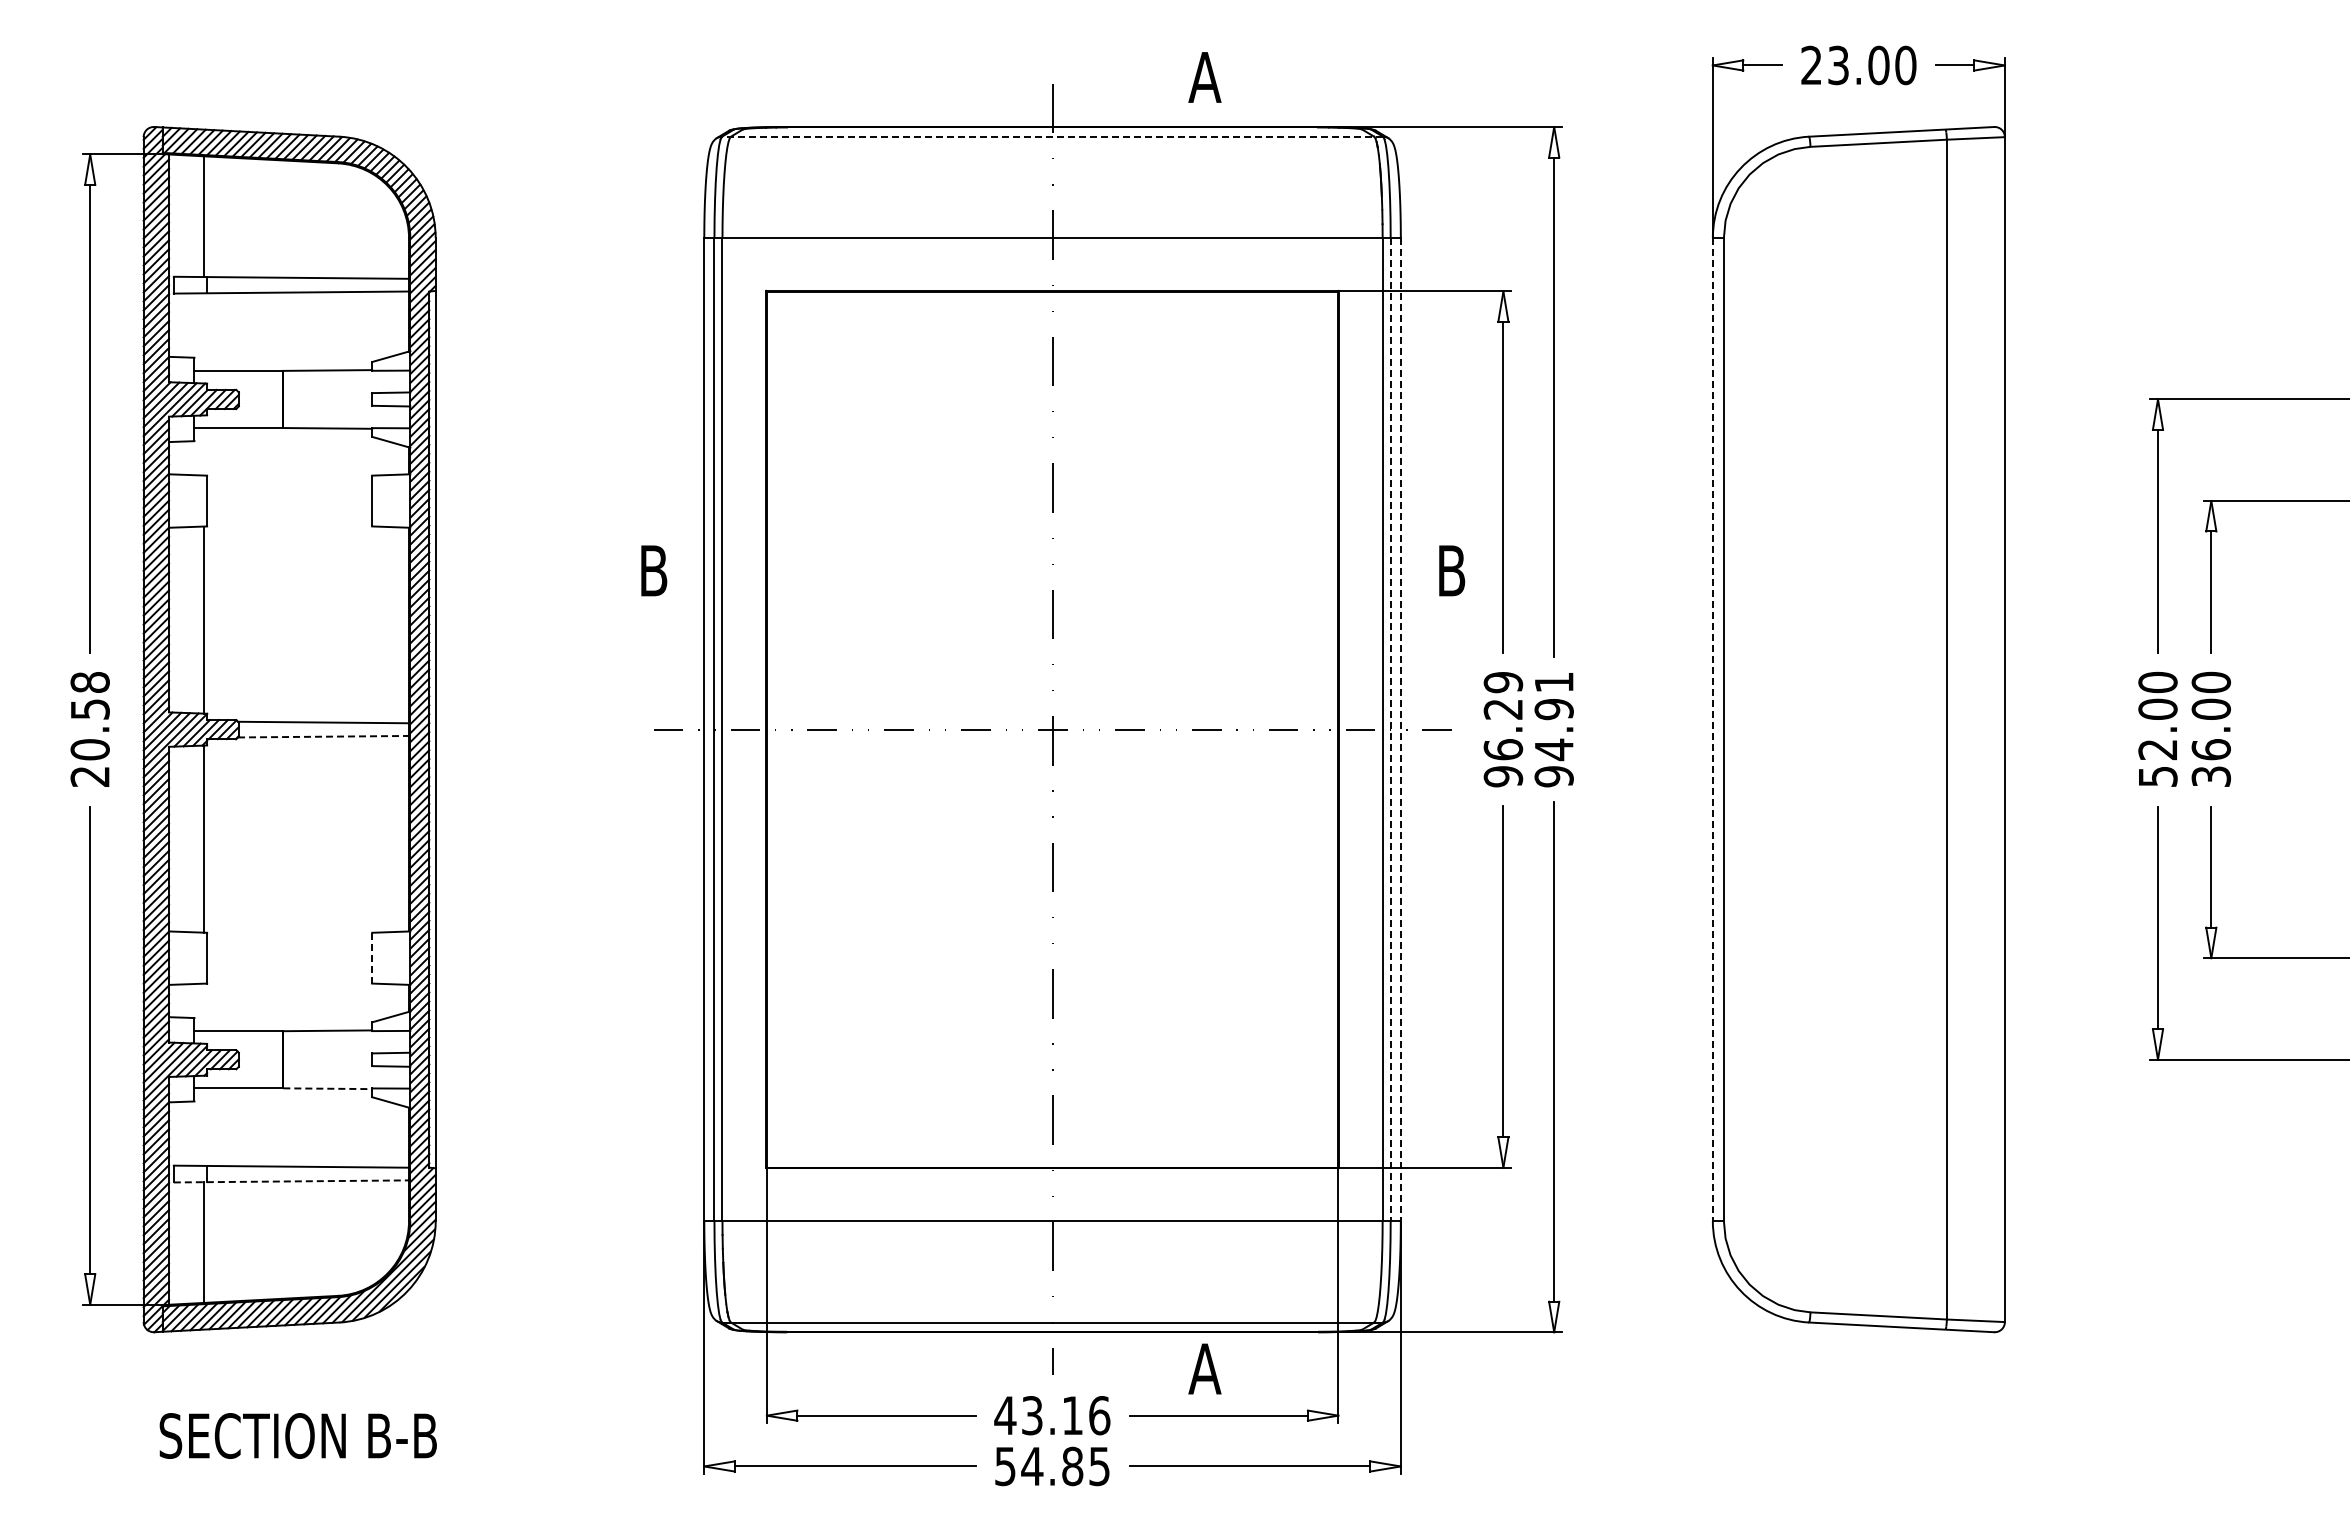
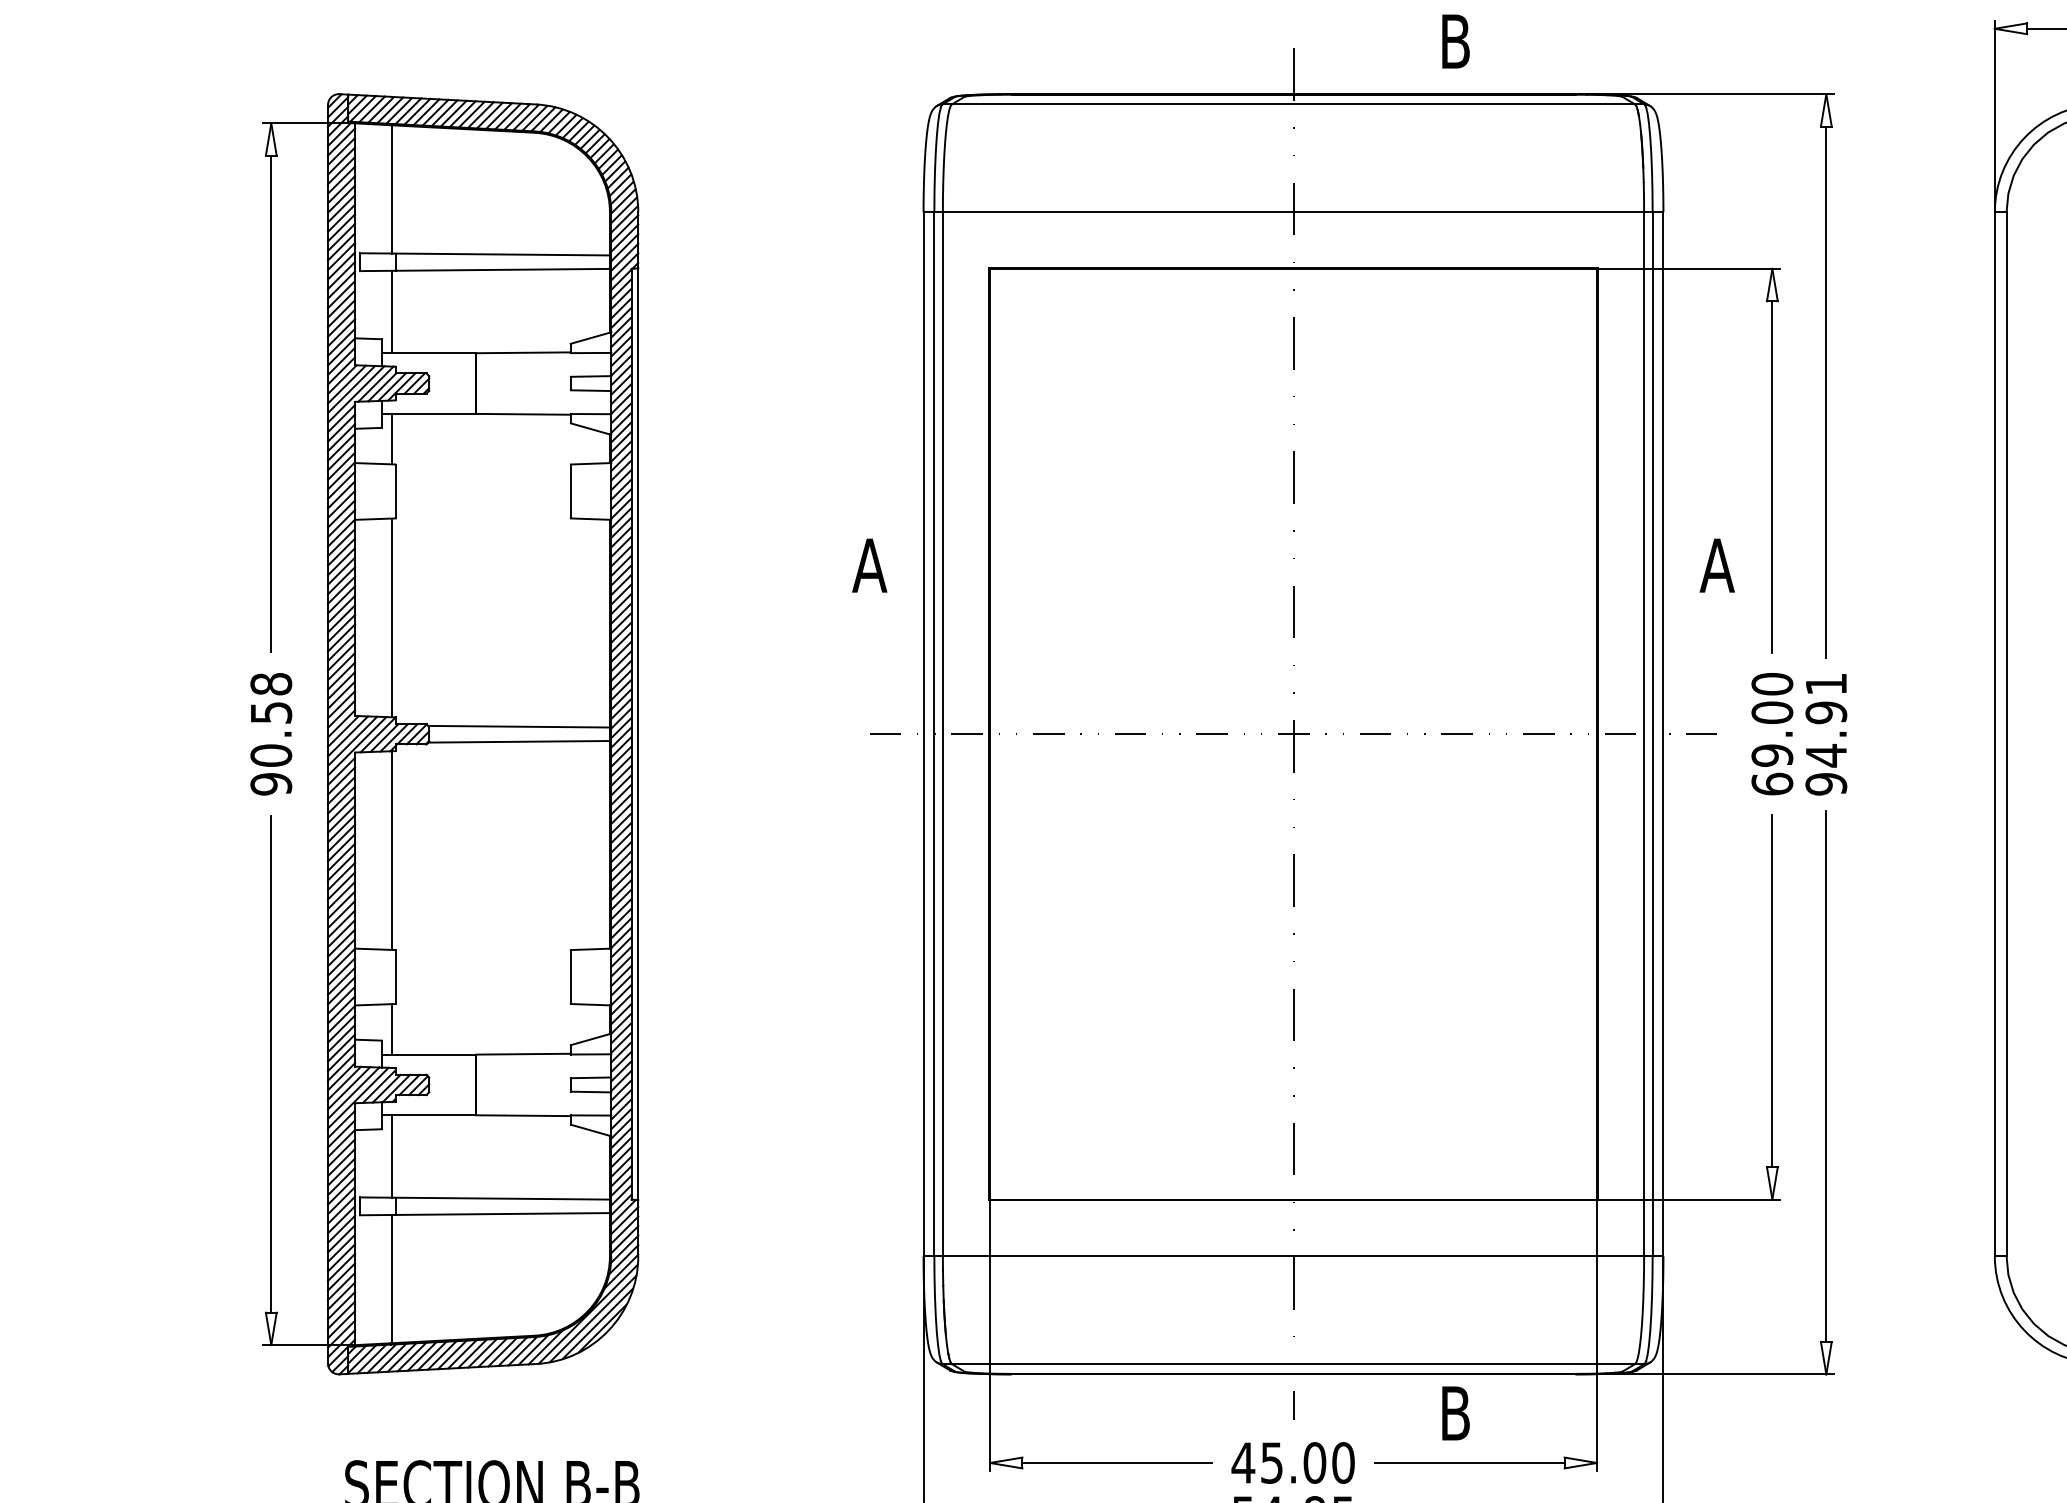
text: (1204, 77) -> (1454, 41), A -> B
line: (1052, 136) -> (1293, 104), dashed -> solid
line: (203, 331) -> (391, 311), added
line: (203, 451) -> (391, 438), added
text: (653, 570) -> (869, 565), B -> A
text: (1451, 570) -> (1717, 565), B -> A
text: (1503, 729) -> (1772, 734), 96.29 -> 69.00
line: (1390, 730) -> (1652, 735), dashed -> solid
line: (1400, 730) -> (1663, 735), dashed -> solid
line: (1712, 730) -> (1994, 735), dashed -> solid
line: (323, 736) -> (519, 741), dashed -> solid
text: (89, 776) -> (270, 784), 20.58 -> 90.58
line: (372, 957) -> (571, 976), dashed -> solid
line: (203, 1007) -> (391, 1029), added
line: (328, 1088) -> (524, 1115), dashed -> solid
line: (203, 1126) -> (391, 1155), added
line: (291, 1181) -> (485, 1214), dashed -> solid
text: (1204, 1368) -> (1454, 1412), A -> B
text: (1066, 1415) -> (1308, 1462), 43.16 -> 45.00

